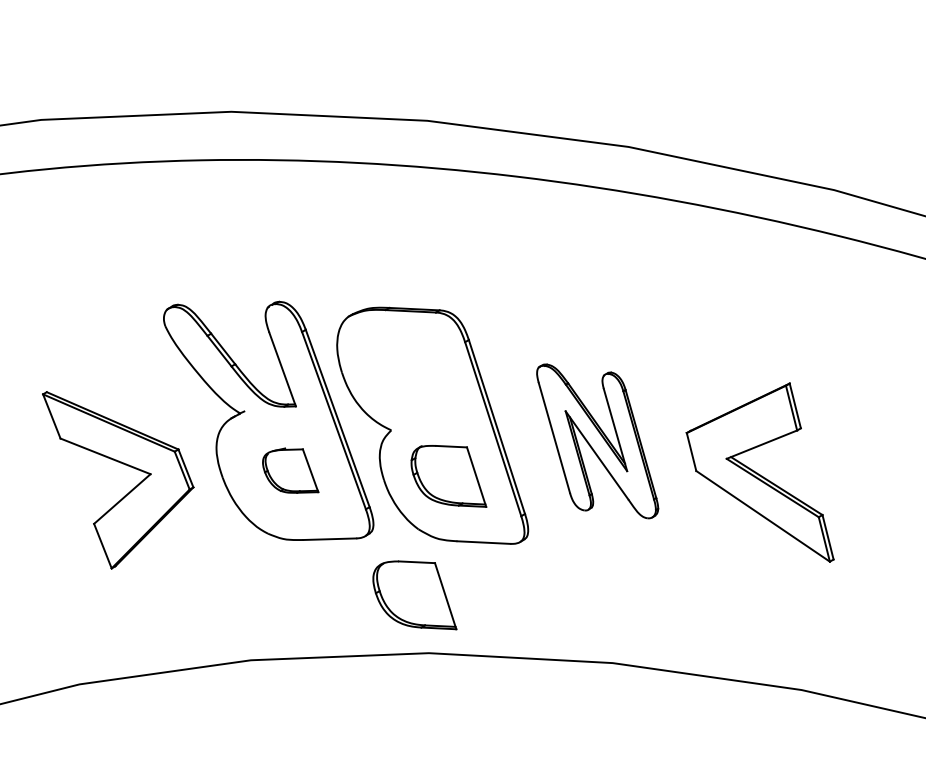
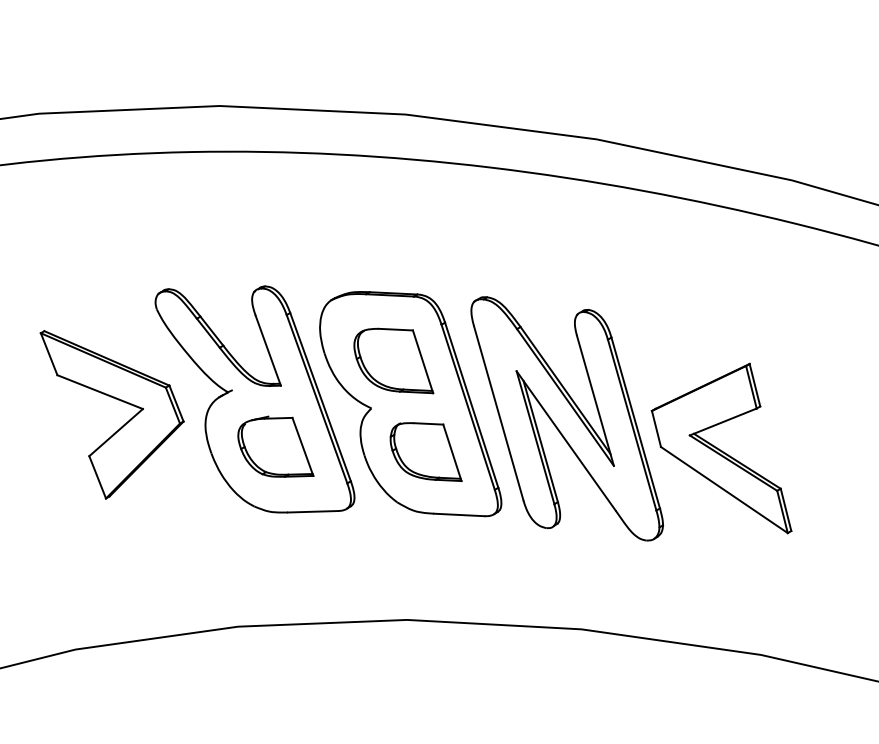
part: (597, 440) -> (567, 418), size x1.67
part: (121, 464) -> (115, 399), moved
part: (290, 470) -> (275, 446), size x1.43
part: (414, 594) -> (393, 360), moved

